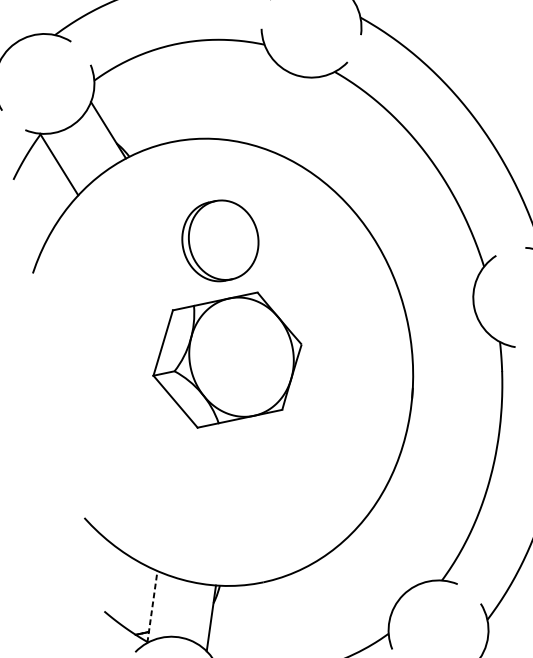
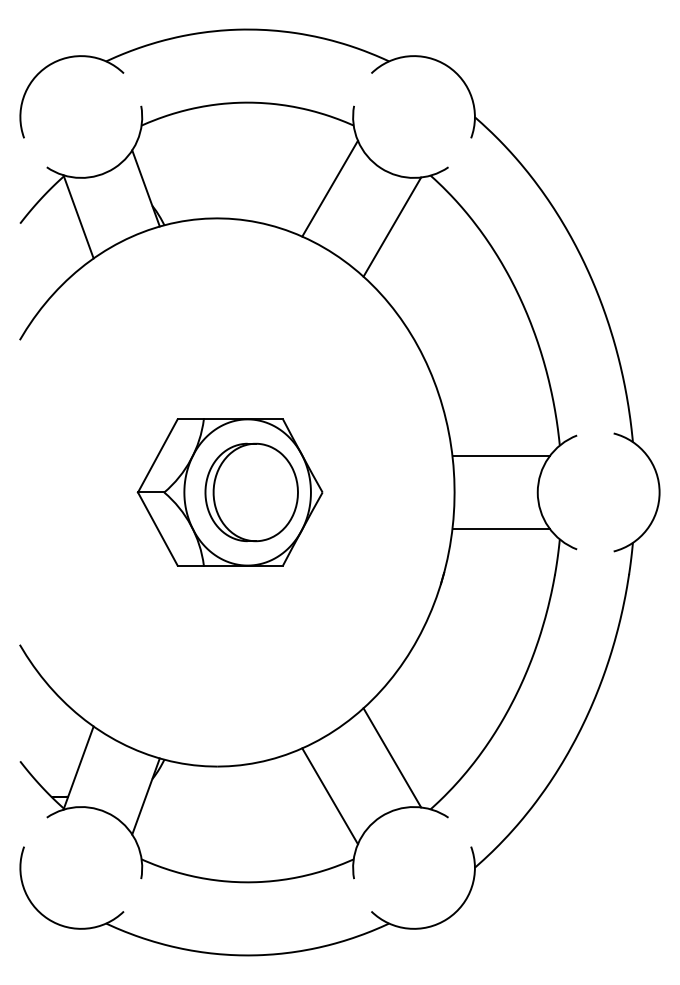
line: (255, 99) -> (329, 188), added
line: (312, 119) -> (392, 226), added
part: (220, 240) -> (251, 492), moved
line: (438, 284) -> (500, 455), added
line: (450, 344) -> (500, 529), added
line: (402, 545) -> (392, 757), added
line: (358, 587) -> (329, 796), added
line: (152, 606) -> (78, 767), dashed -> solid

